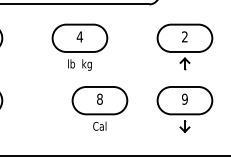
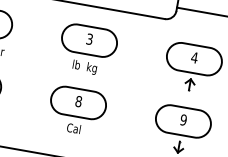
text: (79, 36) -> (89, 38), 4 -> 3
text: (184, 36) -> (194, 57), 2 -> 4
part: (99, 108) -> (76, 110), moved

